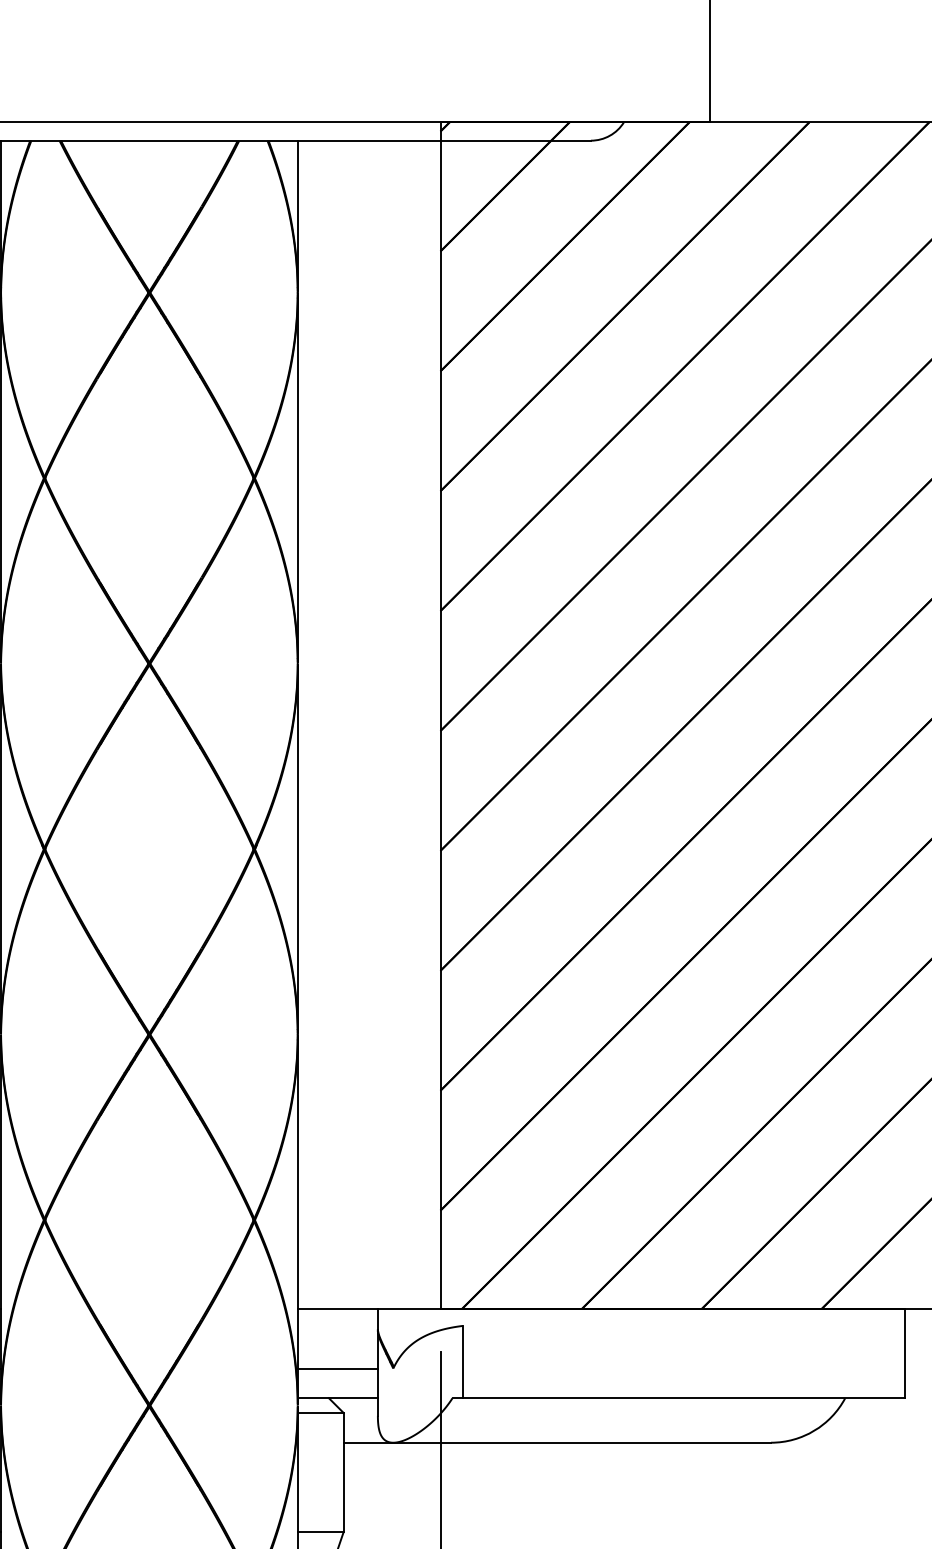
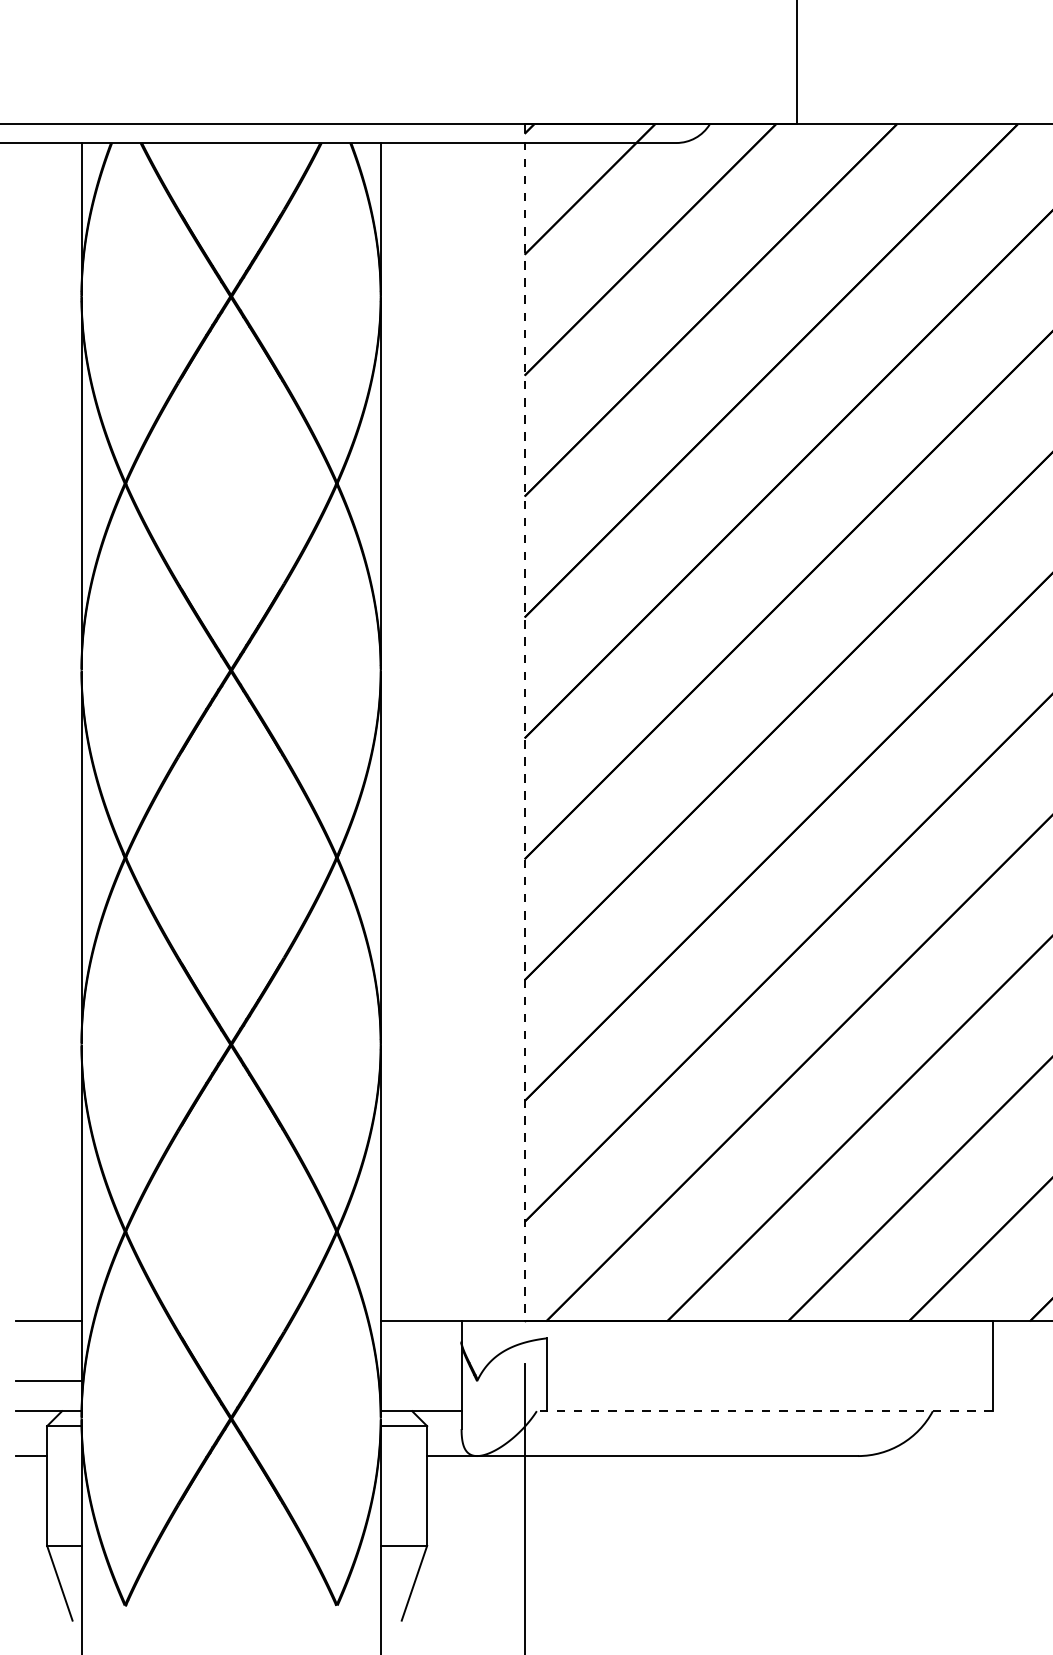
line: (440, 716) -> (524, 723), solid -> dashed
line: (337, 1368) -> (420, 1381), removed
line: (678, 1398) -> (764, 1411), solid -> dashed

